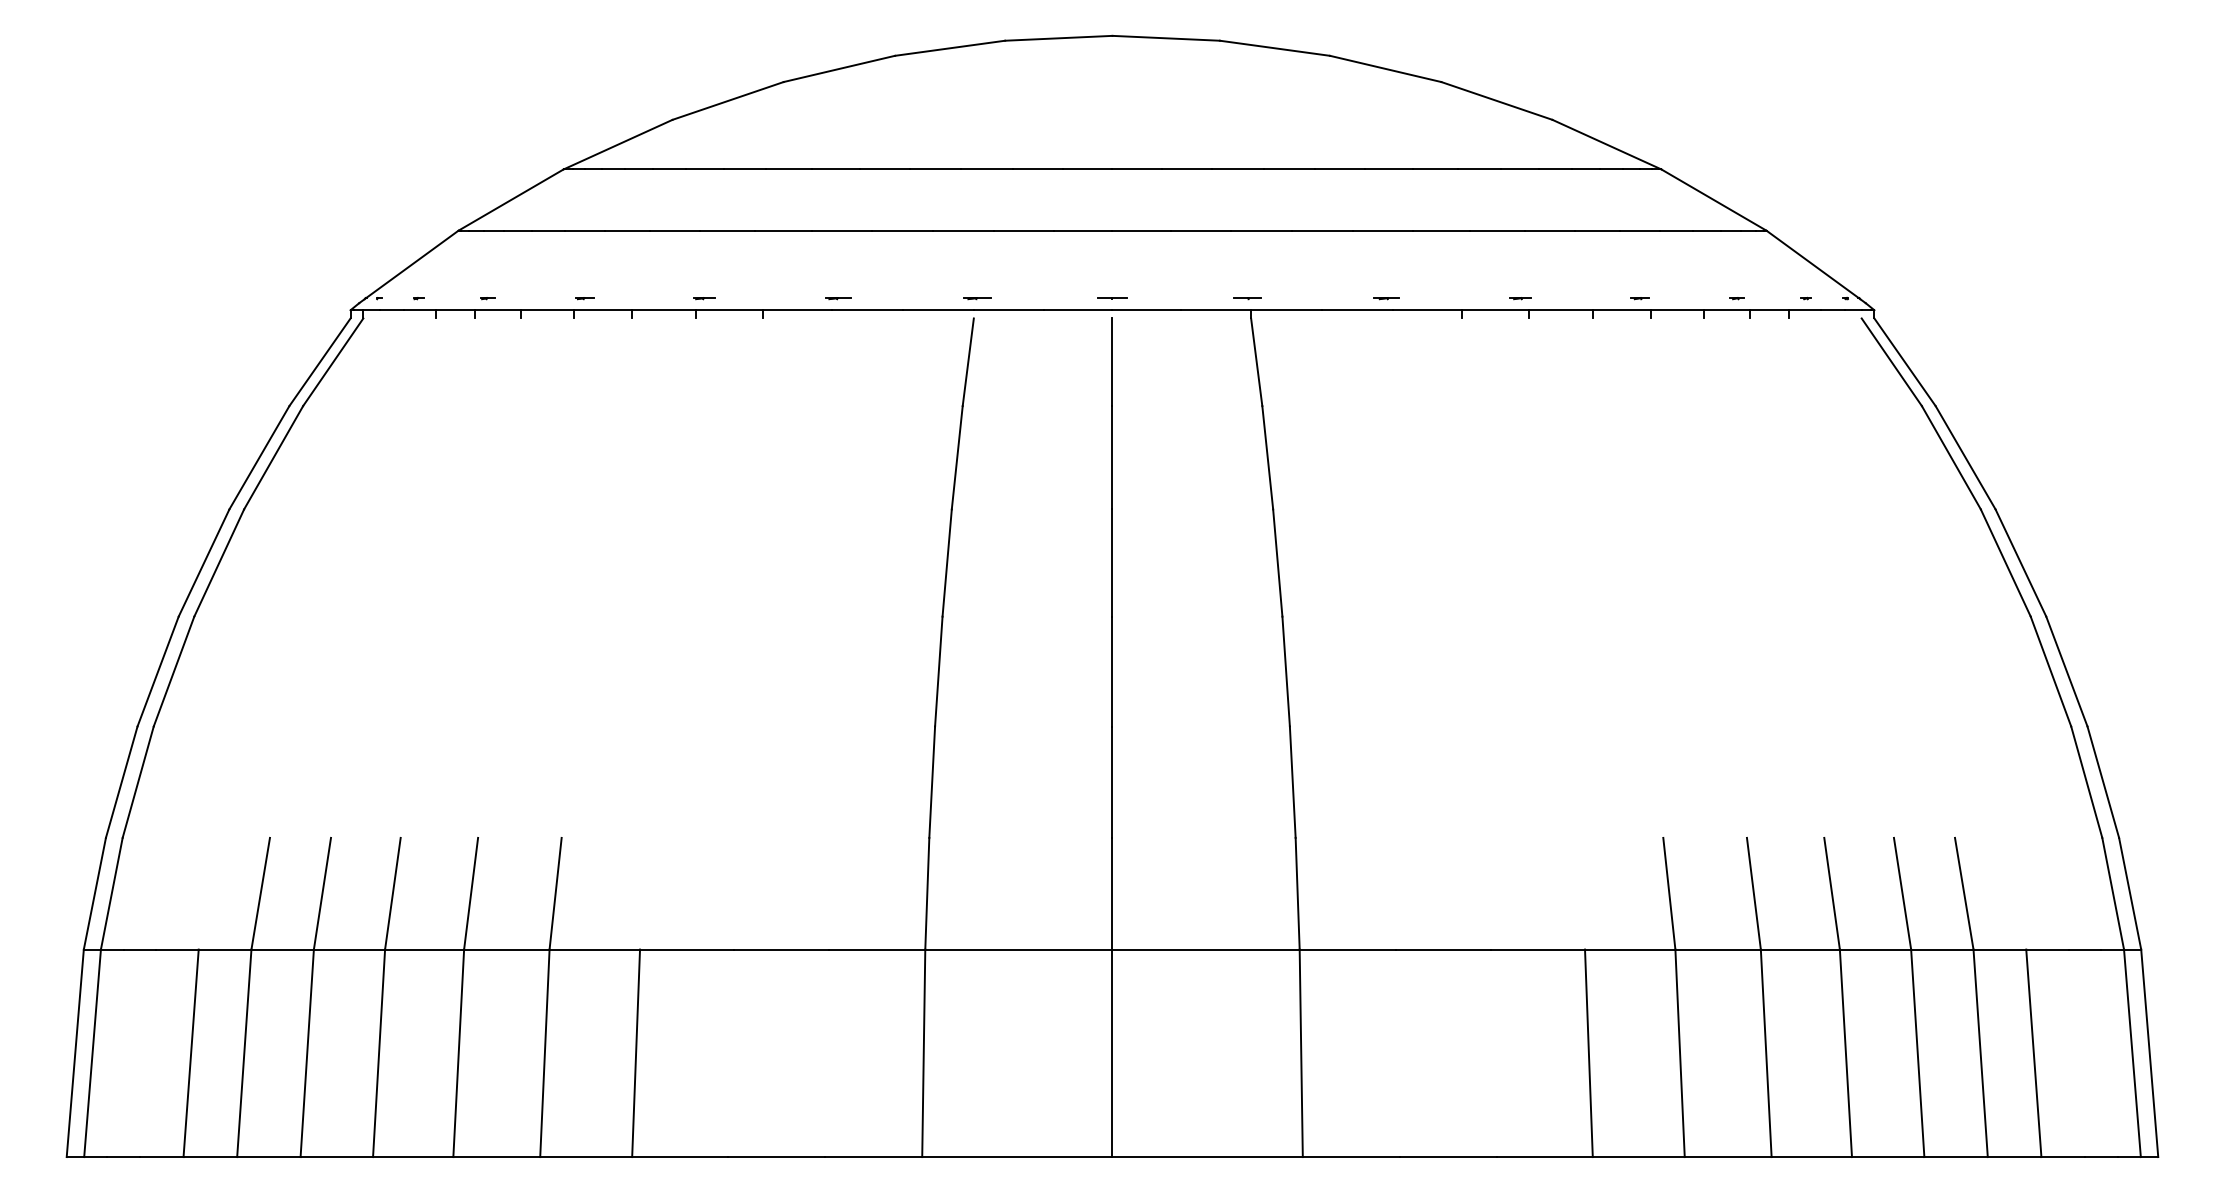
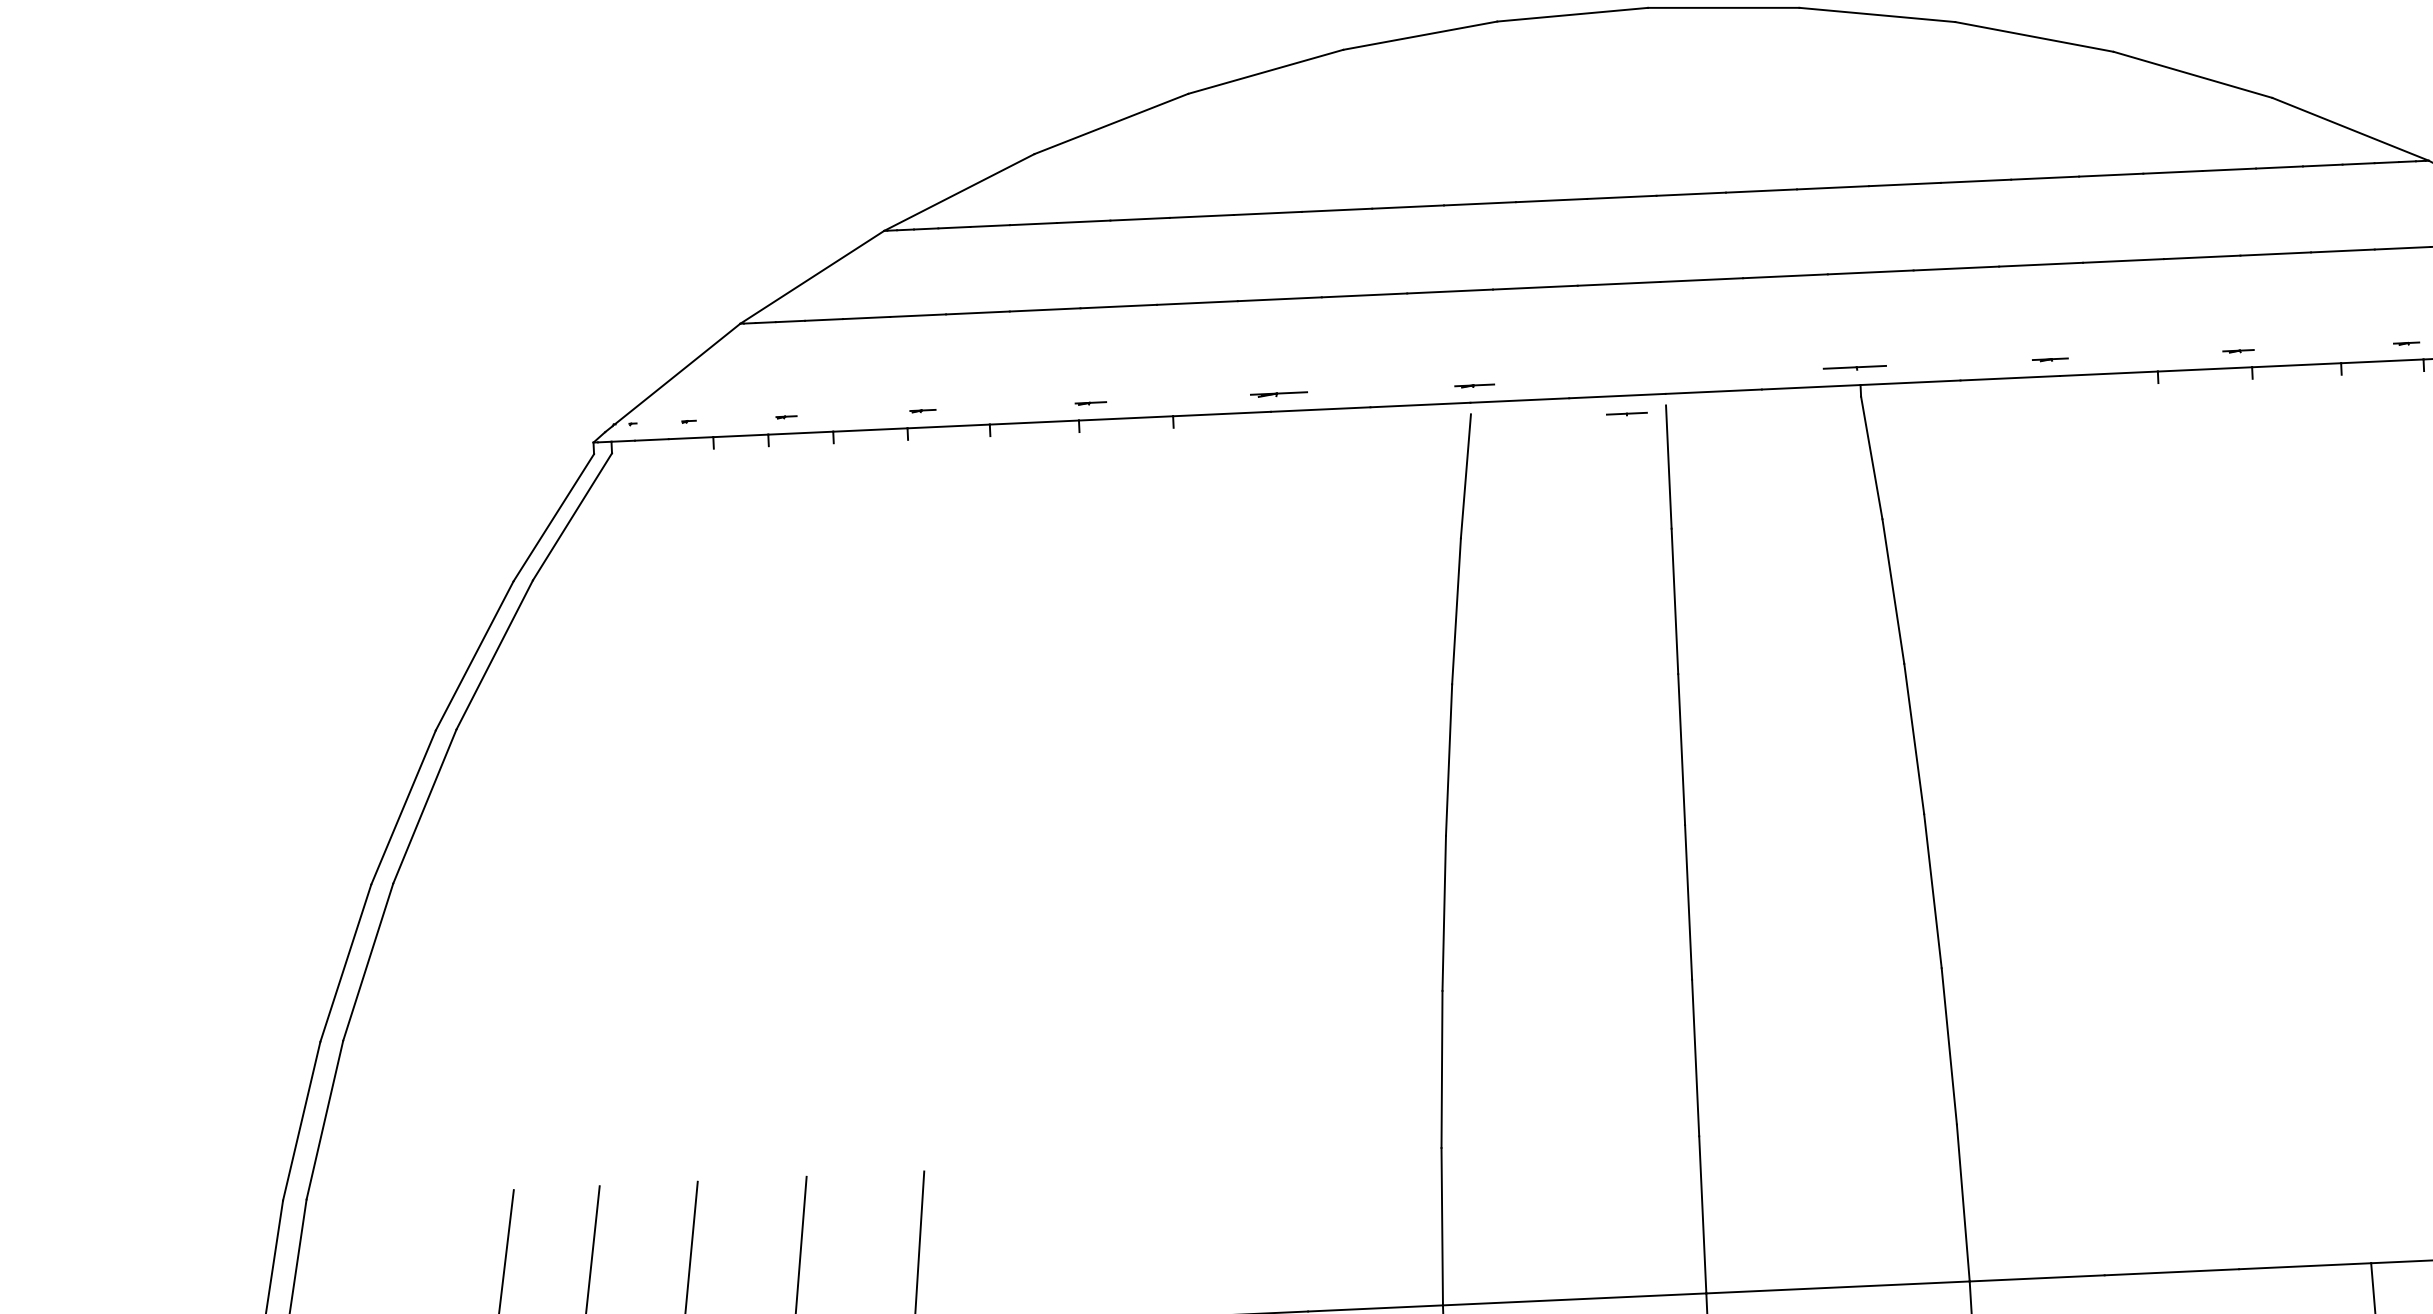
part: (838, 298) -> (1279, 394), size x1.6
line: (1112, 298) -> (1626, 414), moved
part: (1247, 298) -> (1854, 368), size x1.6

